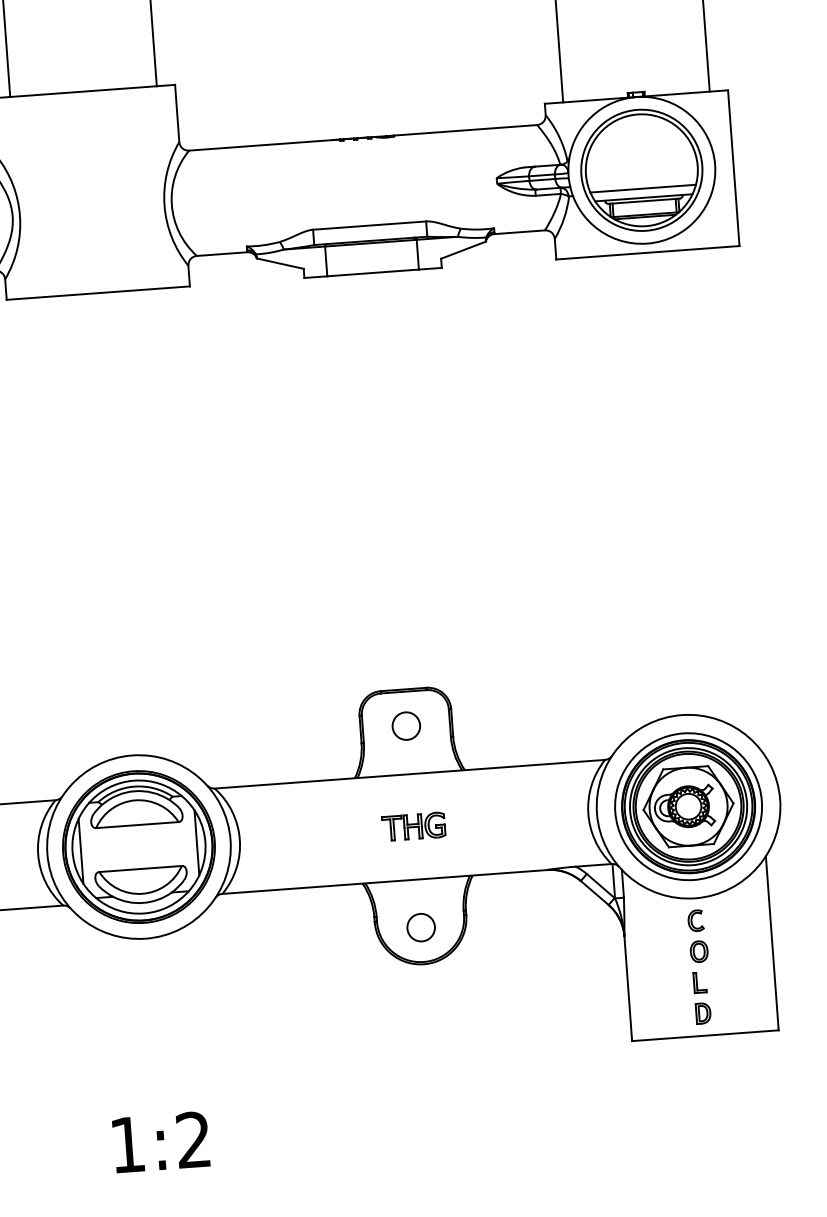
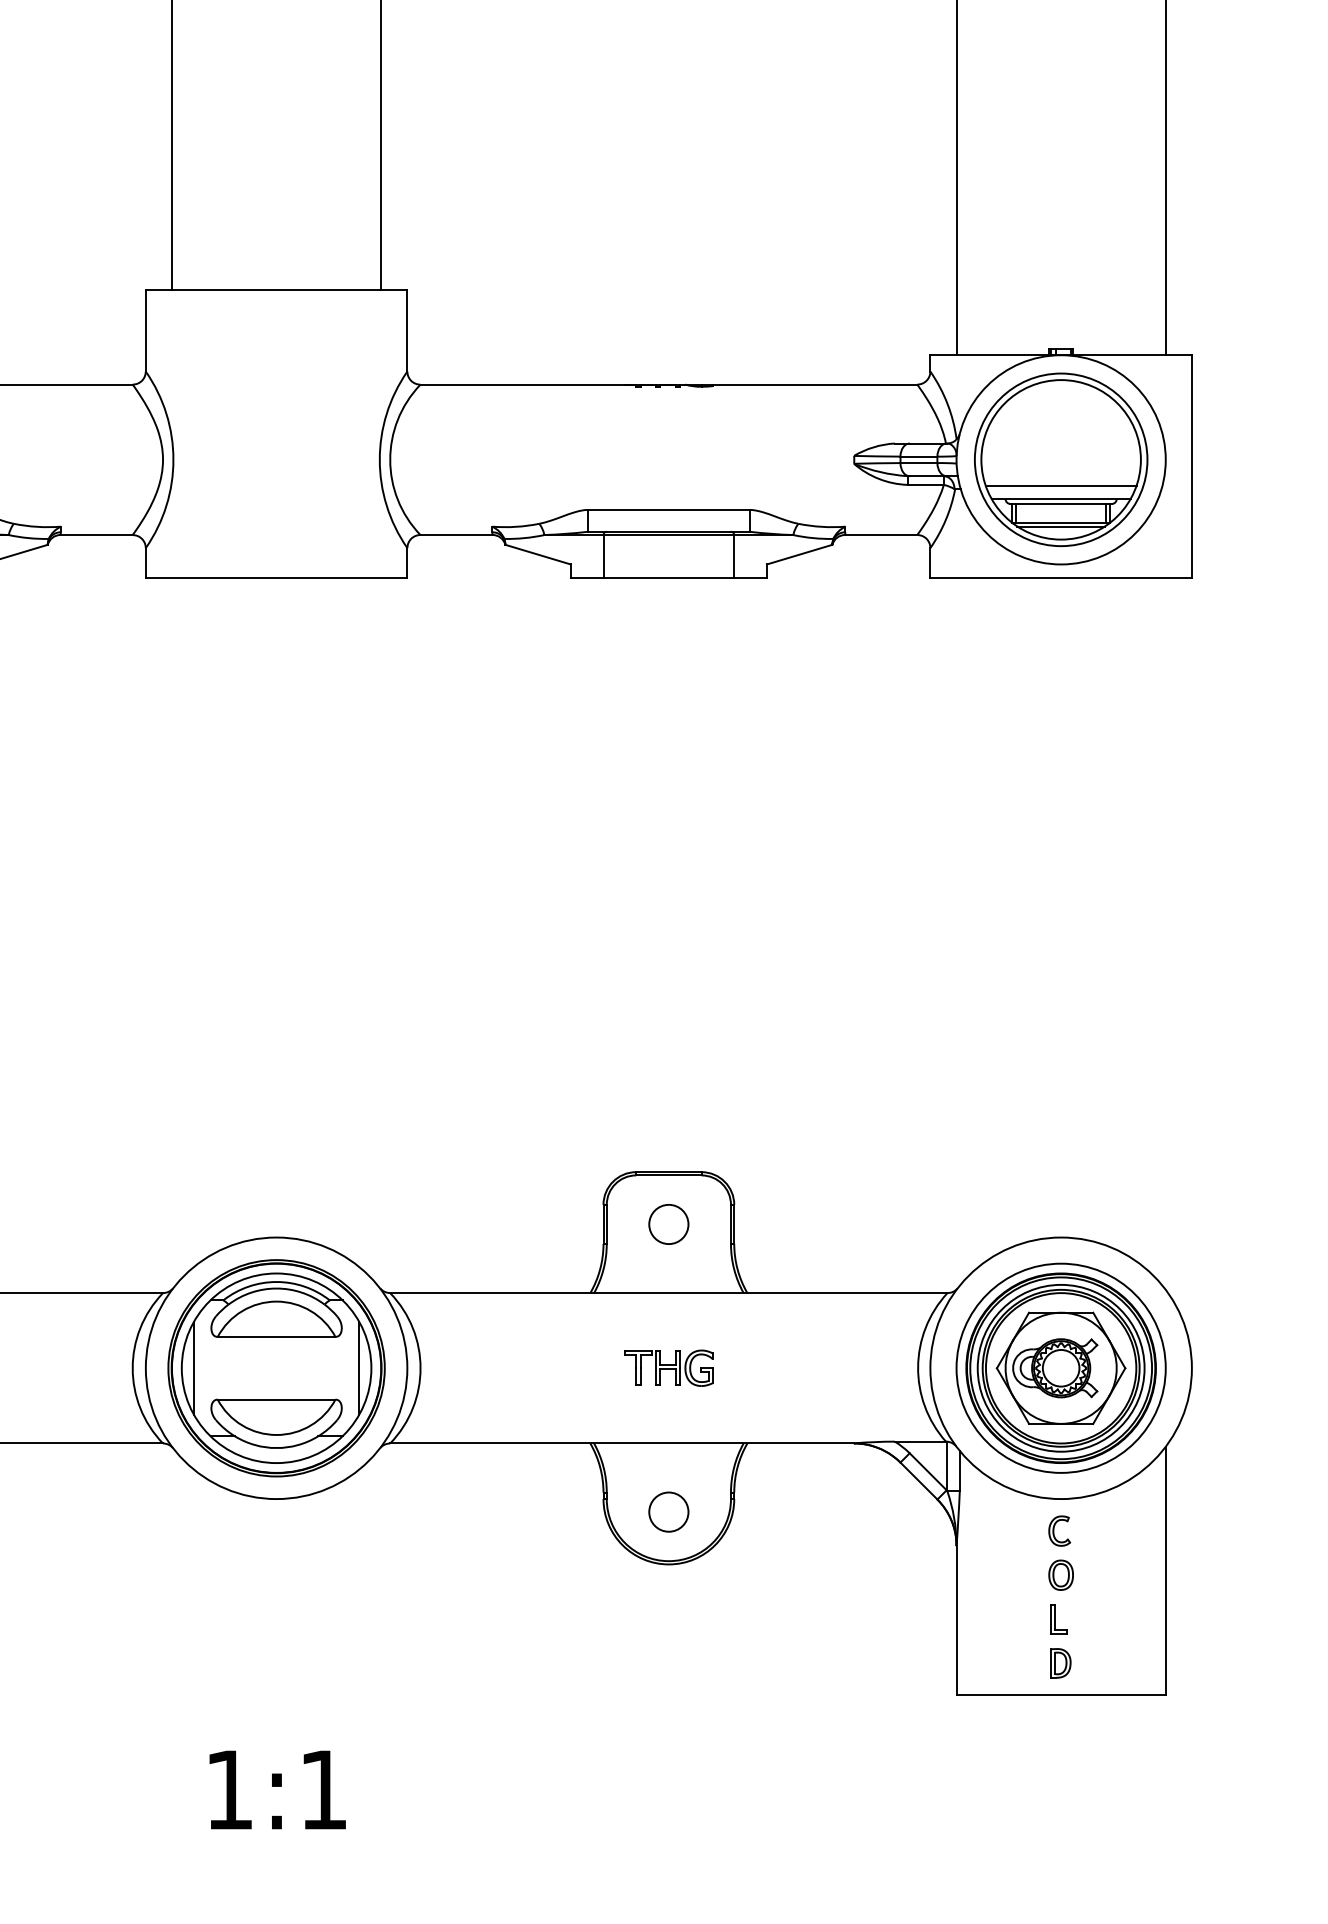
text: (192, 1139) -> (322, 1789), 1:2 -> 1:1

